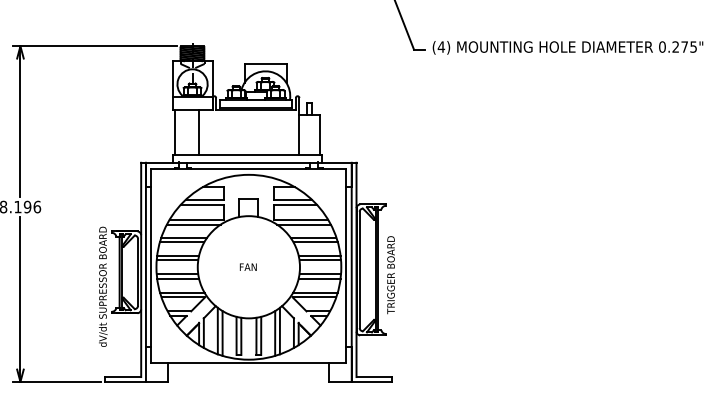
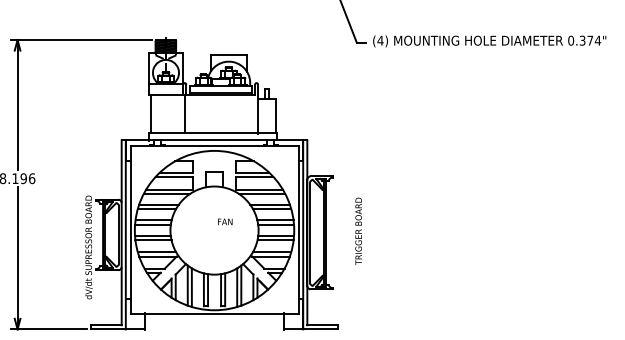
text: (684, 46) -> (590, 40), 0.275" -> 0.374"
line: (198, 131) -> (184, 113), moved
text: (247, 266) -> (224, 221), moved
text: (390, 275) -> (358, 231), moved

